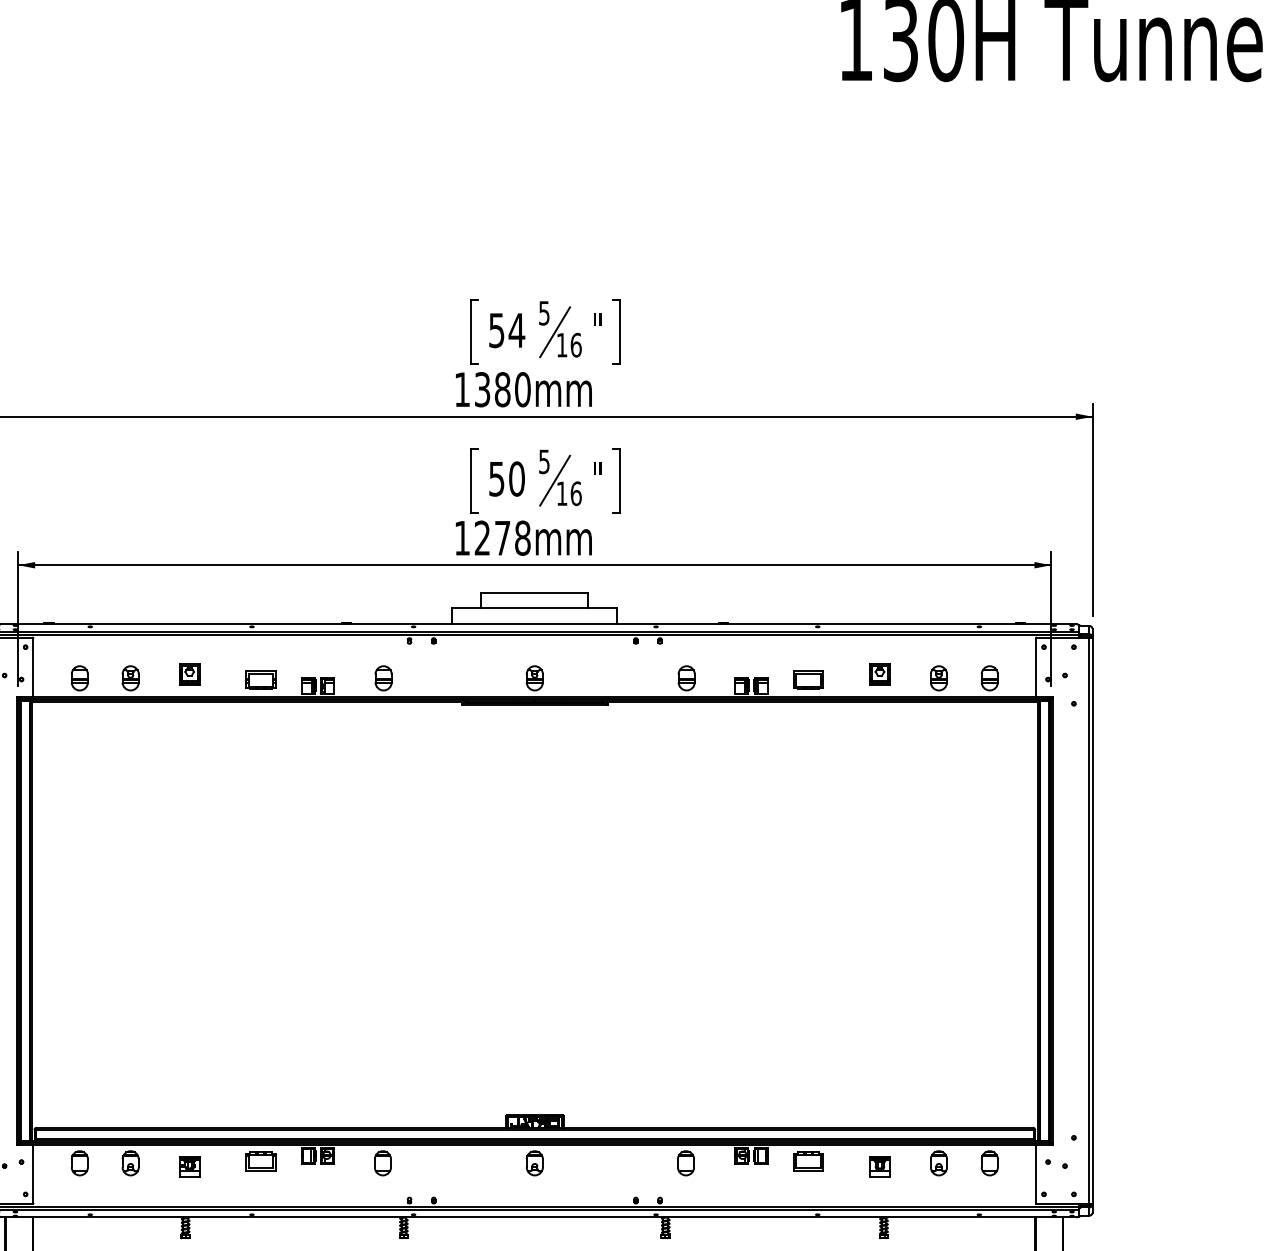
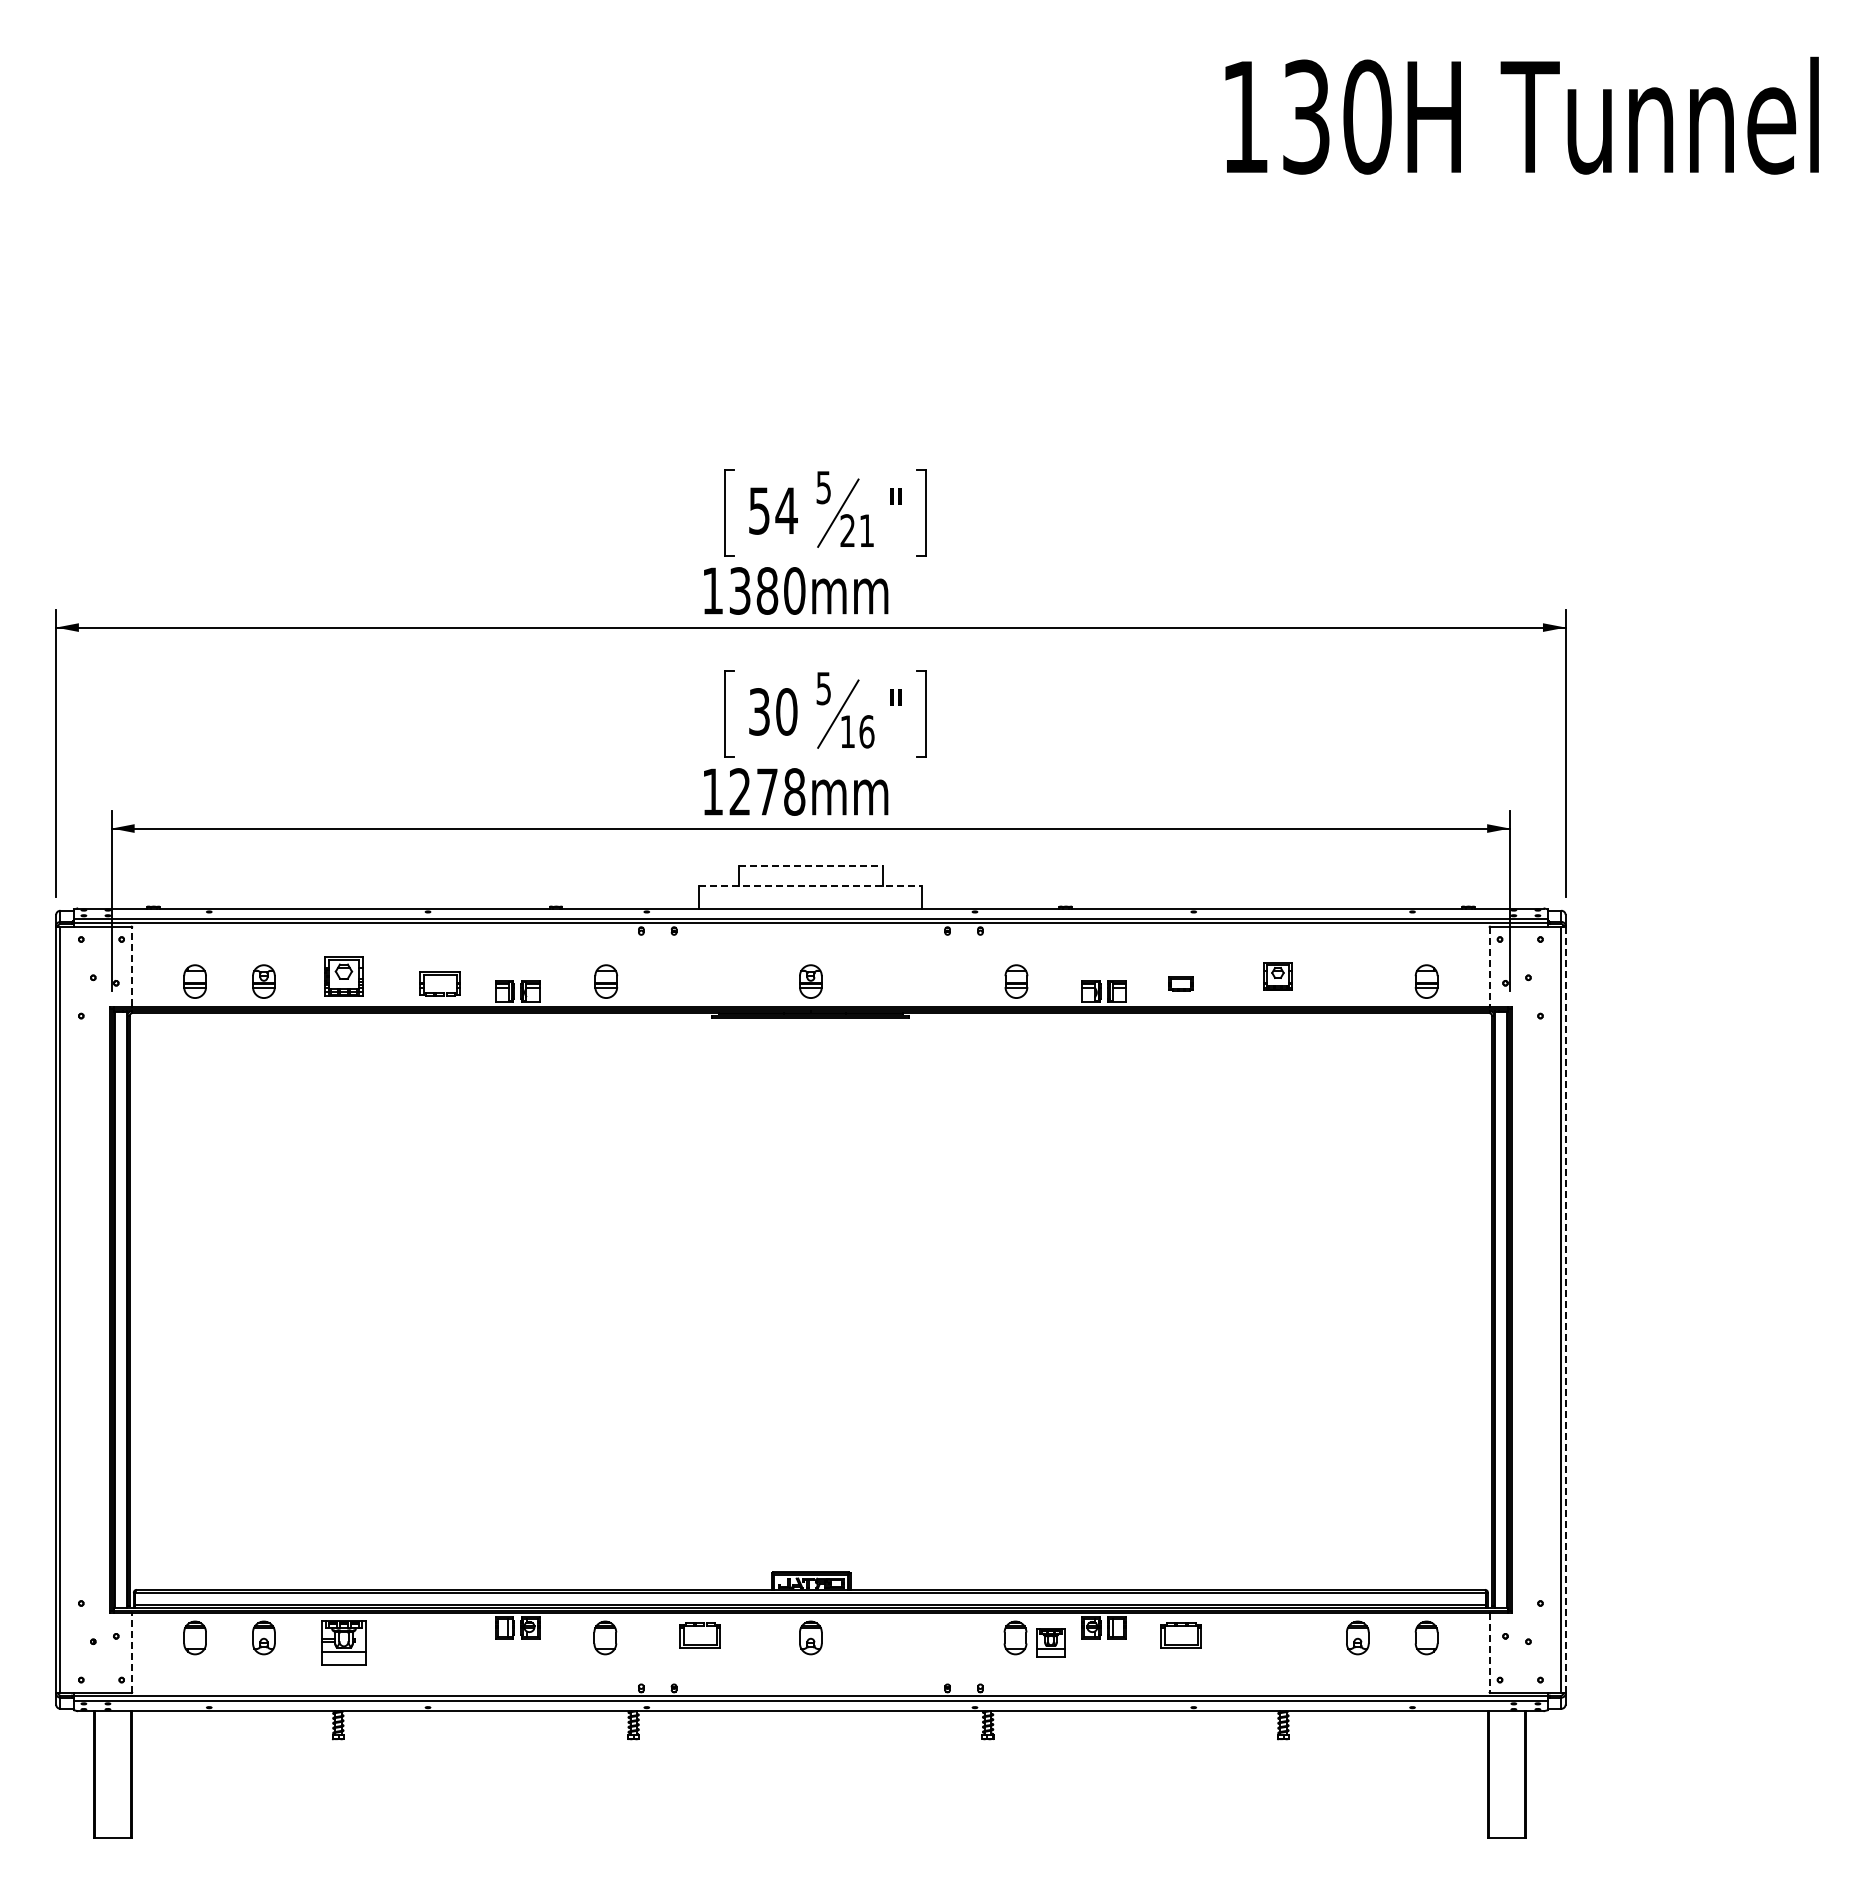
text: (569, 345) -> (857, 530), 16 -> 21
text: (496, 478) -> (759, 711), 50 -> 30
line: (535, 592) -> (811, 865), solid -> dashed
line: (534, 608) -> (810, 886), solid -> dashed
line: (33, 667) -> (132, 966), solid -> dashed
line: (1036, 667) -> (1489, 966), solid -> dashed
part: (189, 674) -> (343, 976), size x1.4
part: (938, 678) -> (1357, 981), removed
part: (807, 679) -> (1180, 983), size x0.6
line: (1092, 921) -> (1565, 1310), solid -> dashed
part: (260, 1154) -> (699, 1626), moved
part: (189, 1166) -> (343, 1642), size x1.6
part: (879, 1166) -> (1050, 1642), moved
line: (33, 1174) -> (132, 1652), solid -> dashed
line: (1036, 1174) -> (1489, 1652), solid -> dashed

